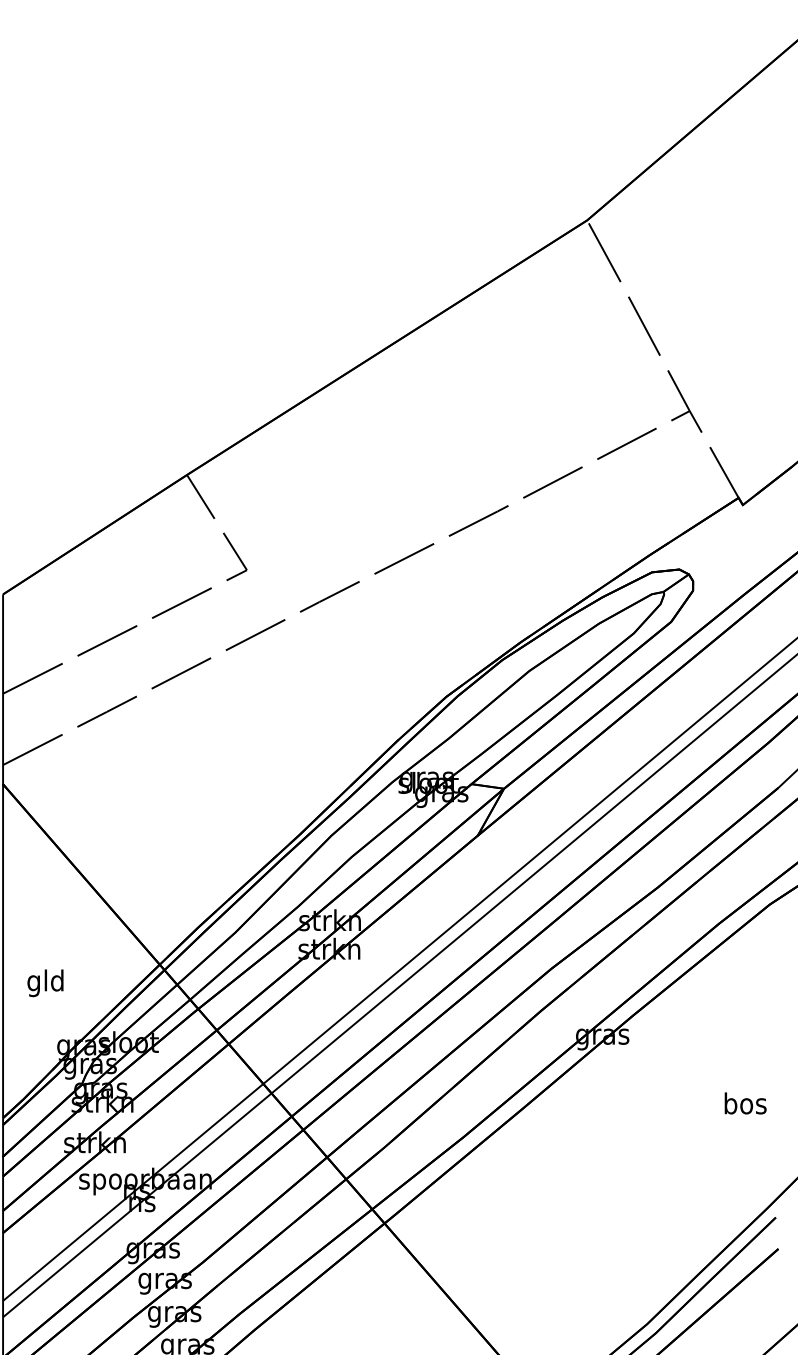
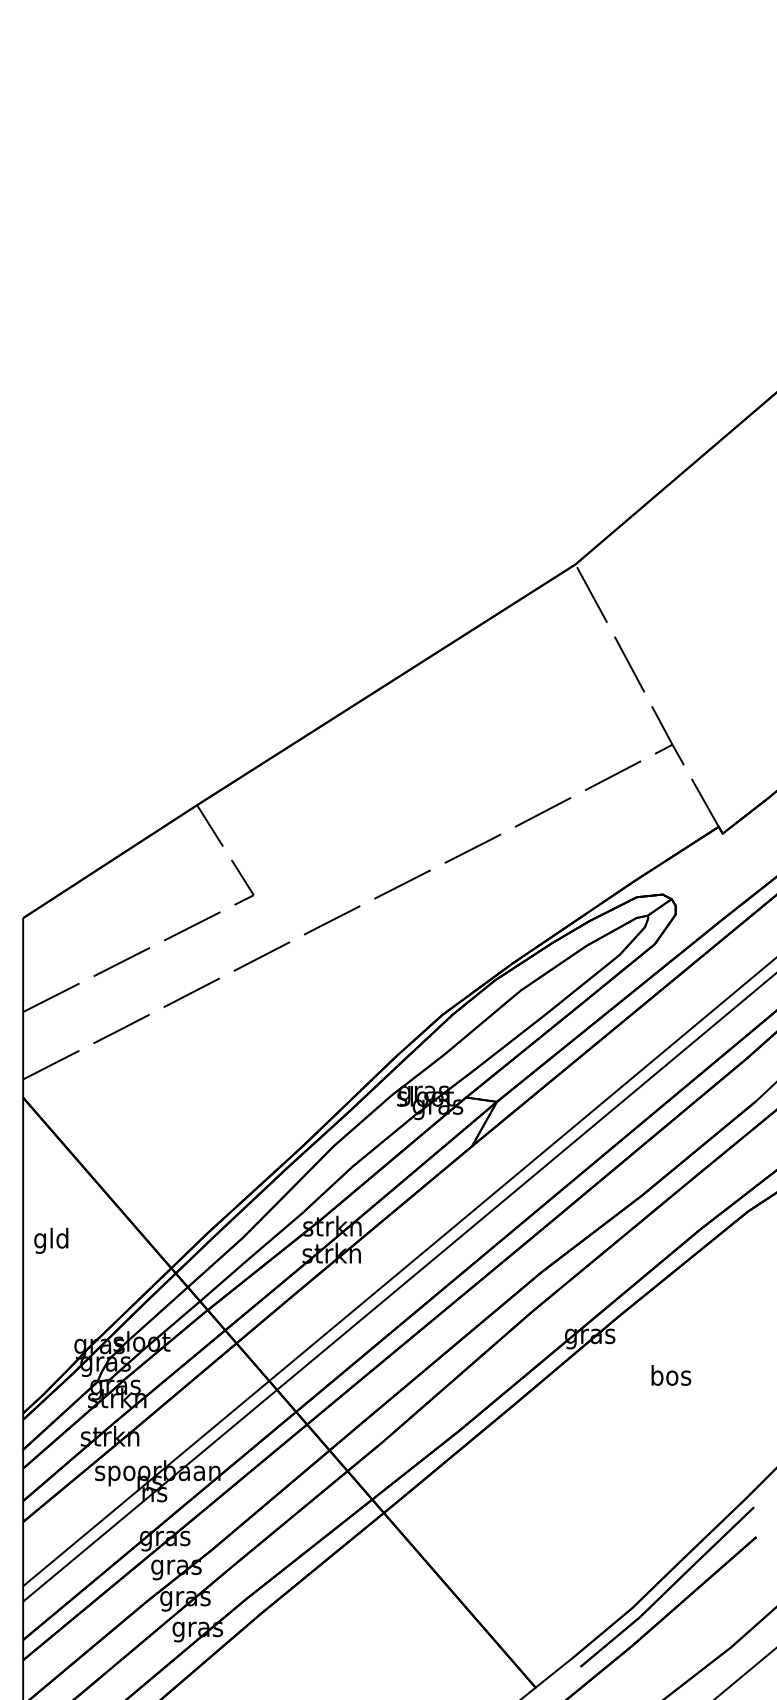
text: (45, 982) -> (51, 1240), moved
text: (745, 1103) -> (671, 1375), moved

